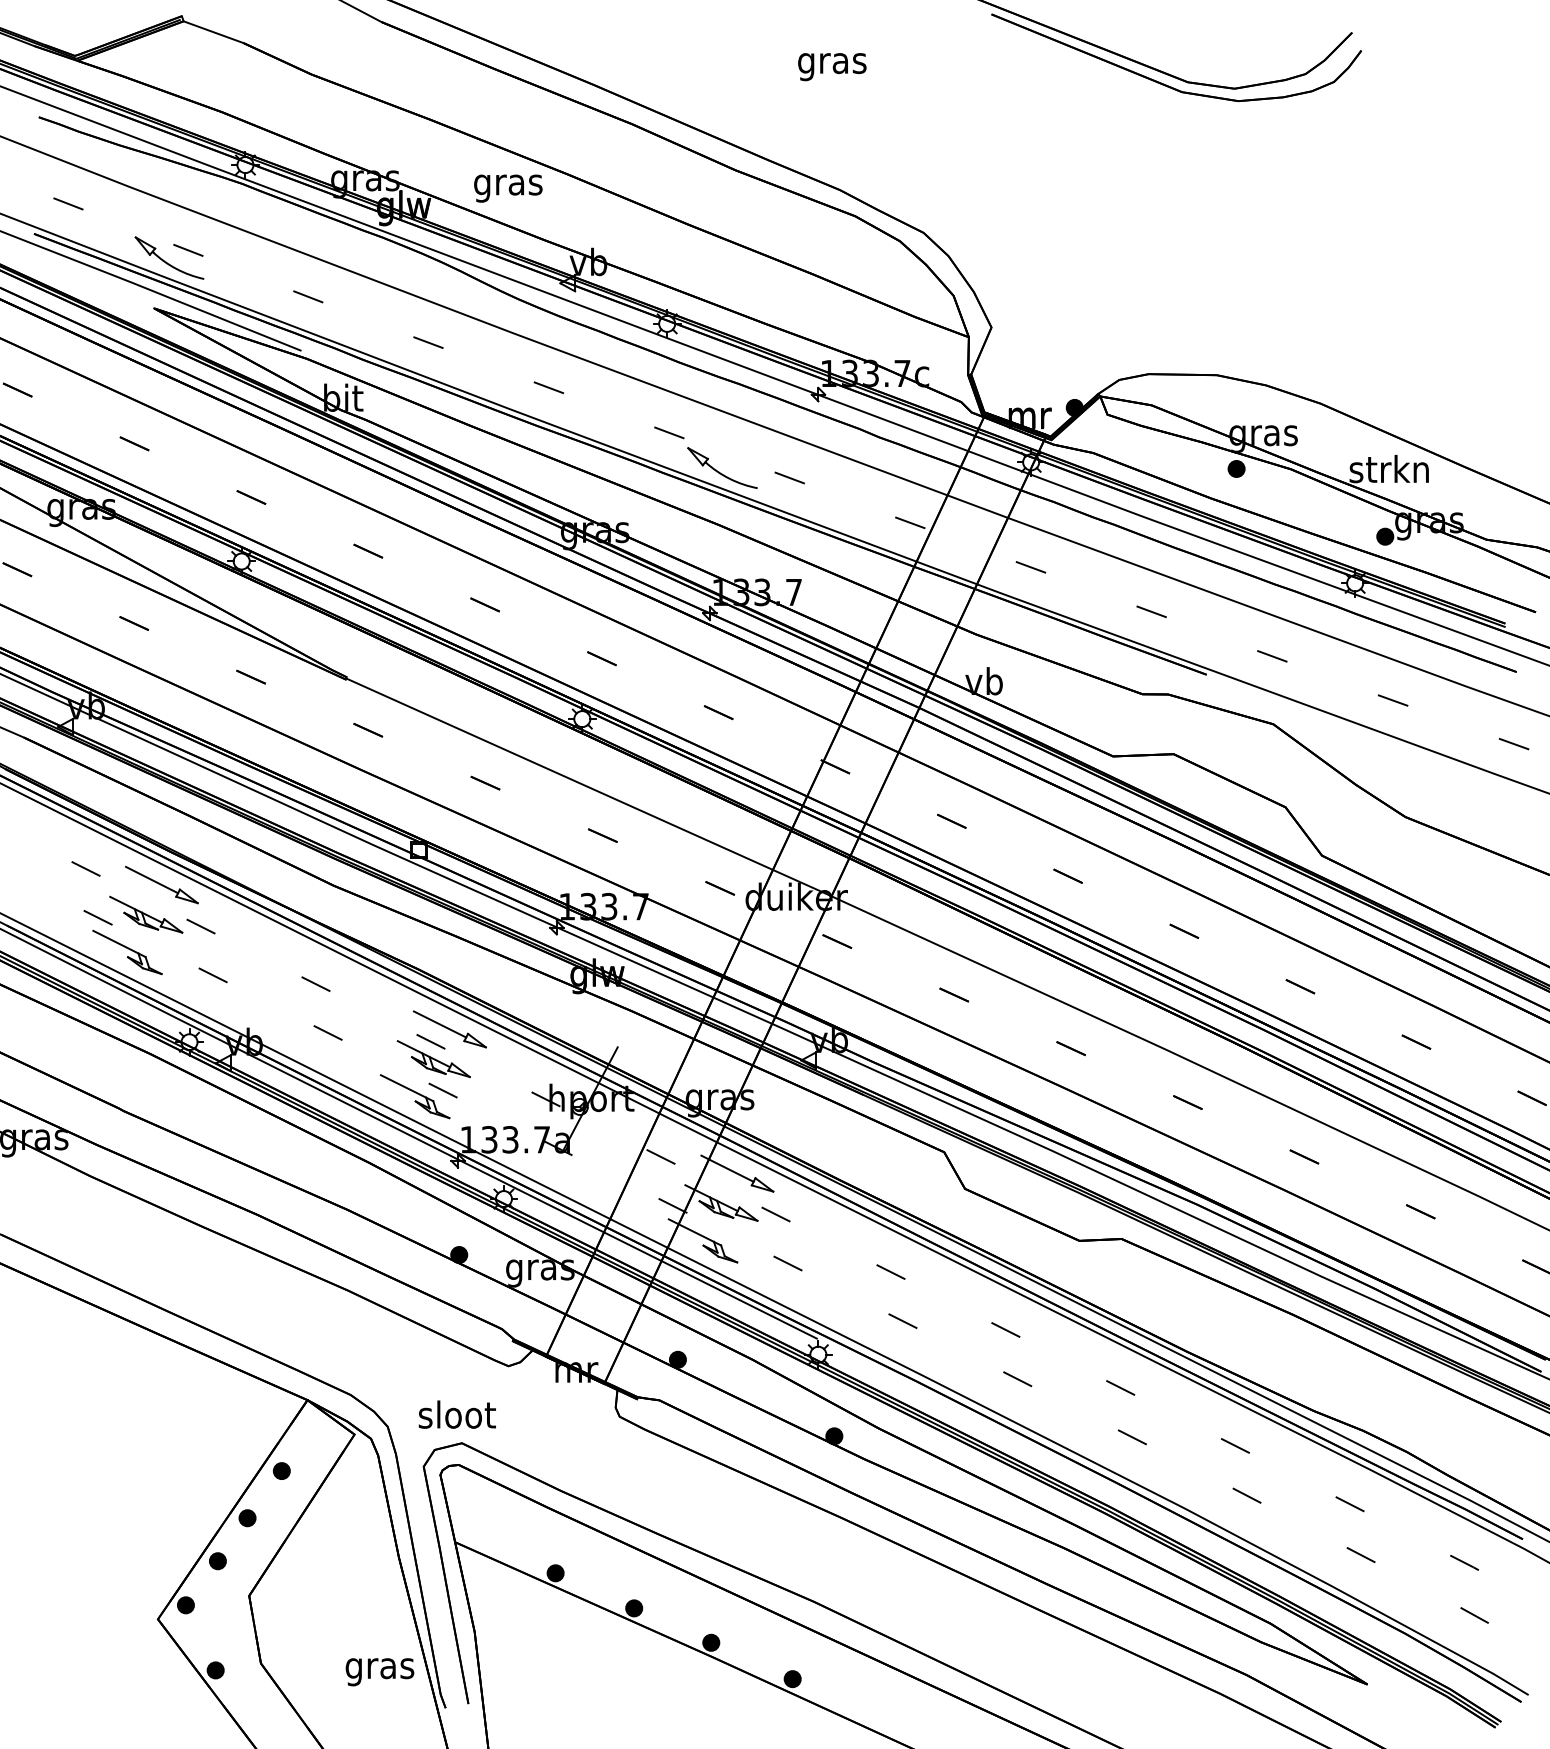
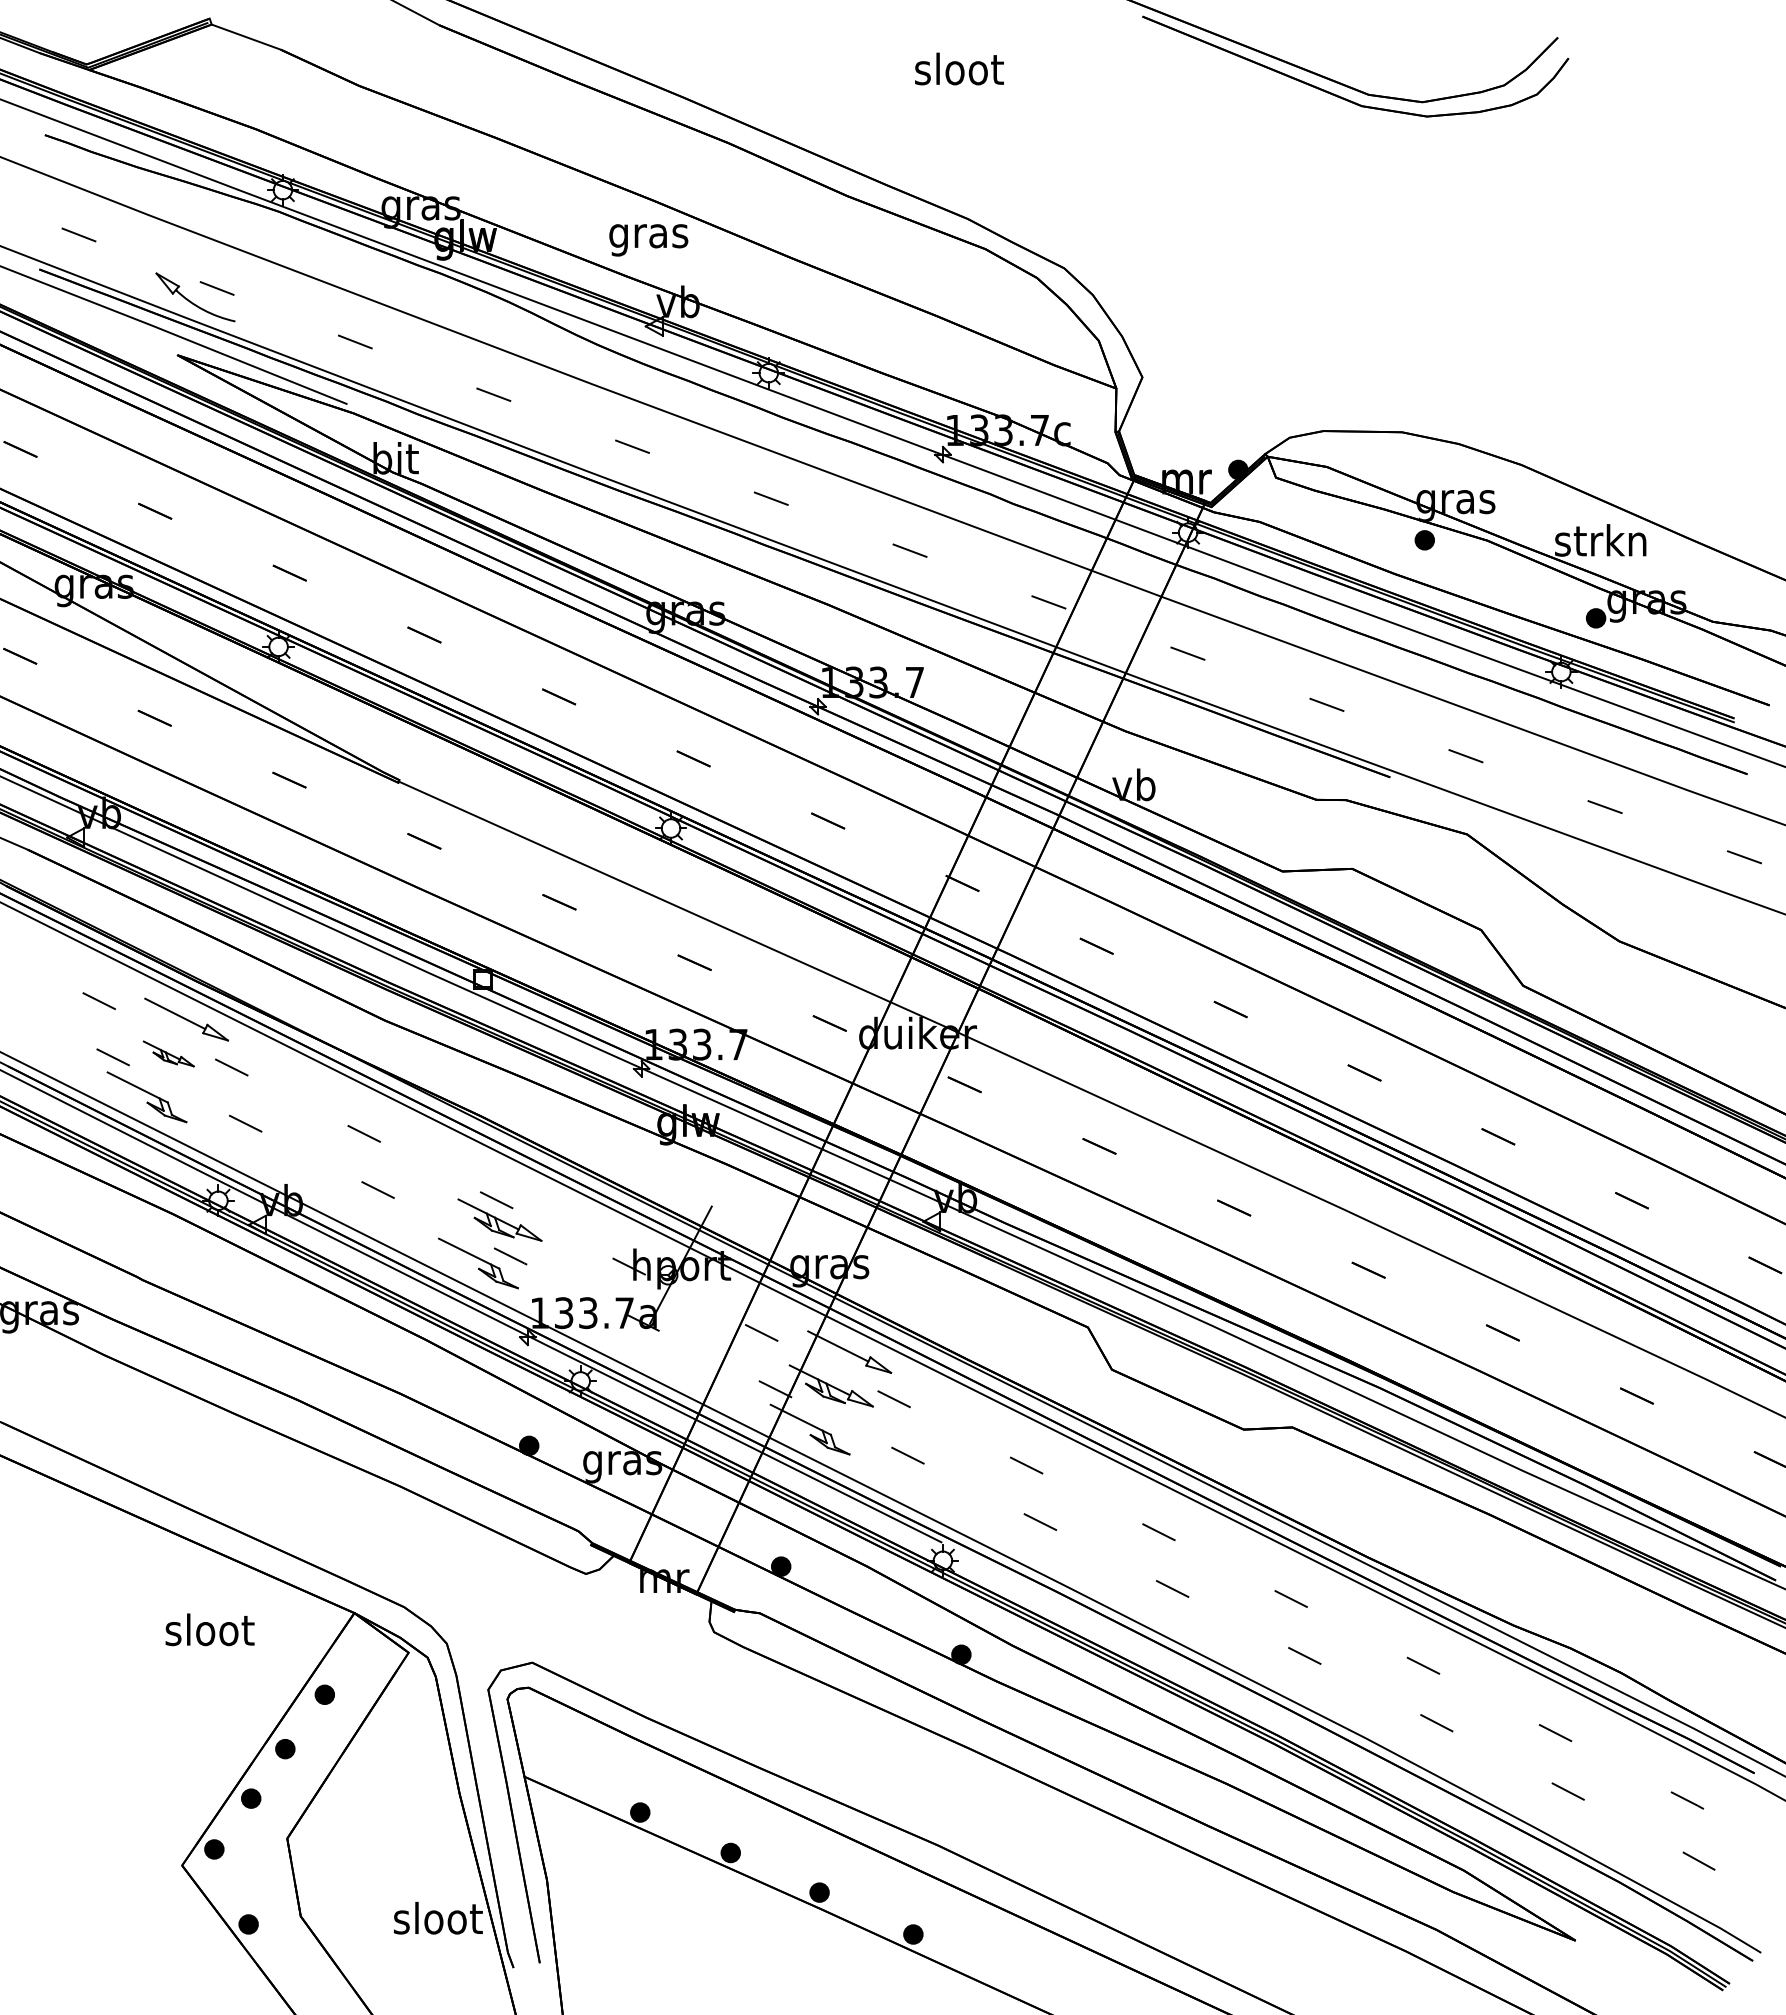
text: (832, 62) -> (959, 72), gras -> sloot
text: (508, 188) -> (648, 240), moved
part: (722, 468) -> (832, 539), removed
part: (146, 914) -> (168, 1053), size x0.6
part: (449, 1029) -> (518, 1185), removed
text: (456, 1414) -> (209, 1629), moved
text: (380, 1667) -> (438, 1921), gras -> sloot

